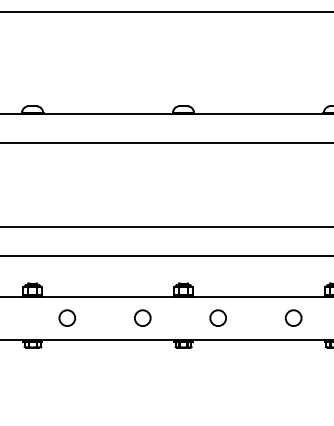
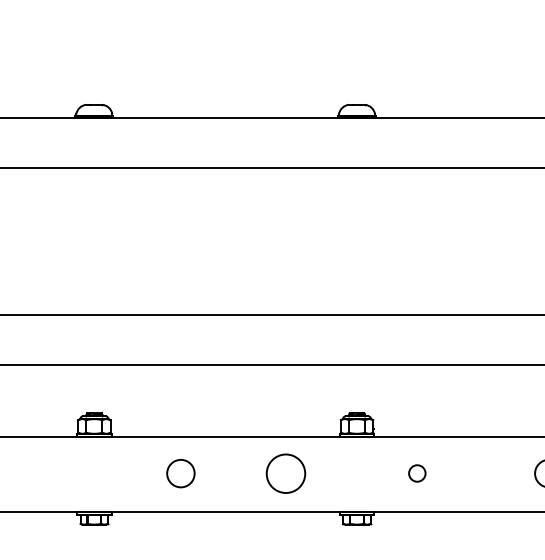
circle: (67, 317) -> (181, 472), moved
circle: (142, 317) -> (285, 472), size x1.4
circle: (217, 317) -> (416, 472), size x0.6

